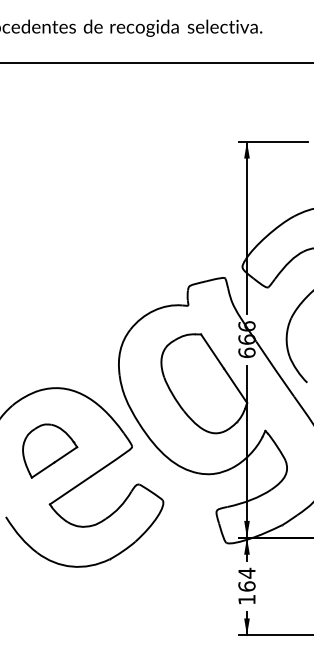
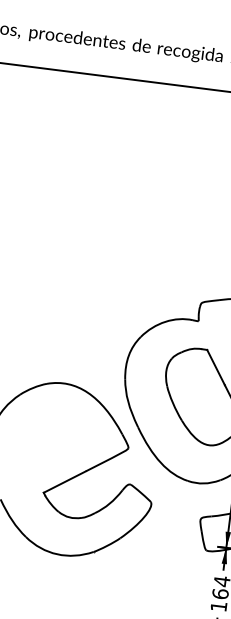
part: (50, 450) -> (50, 441), removed

